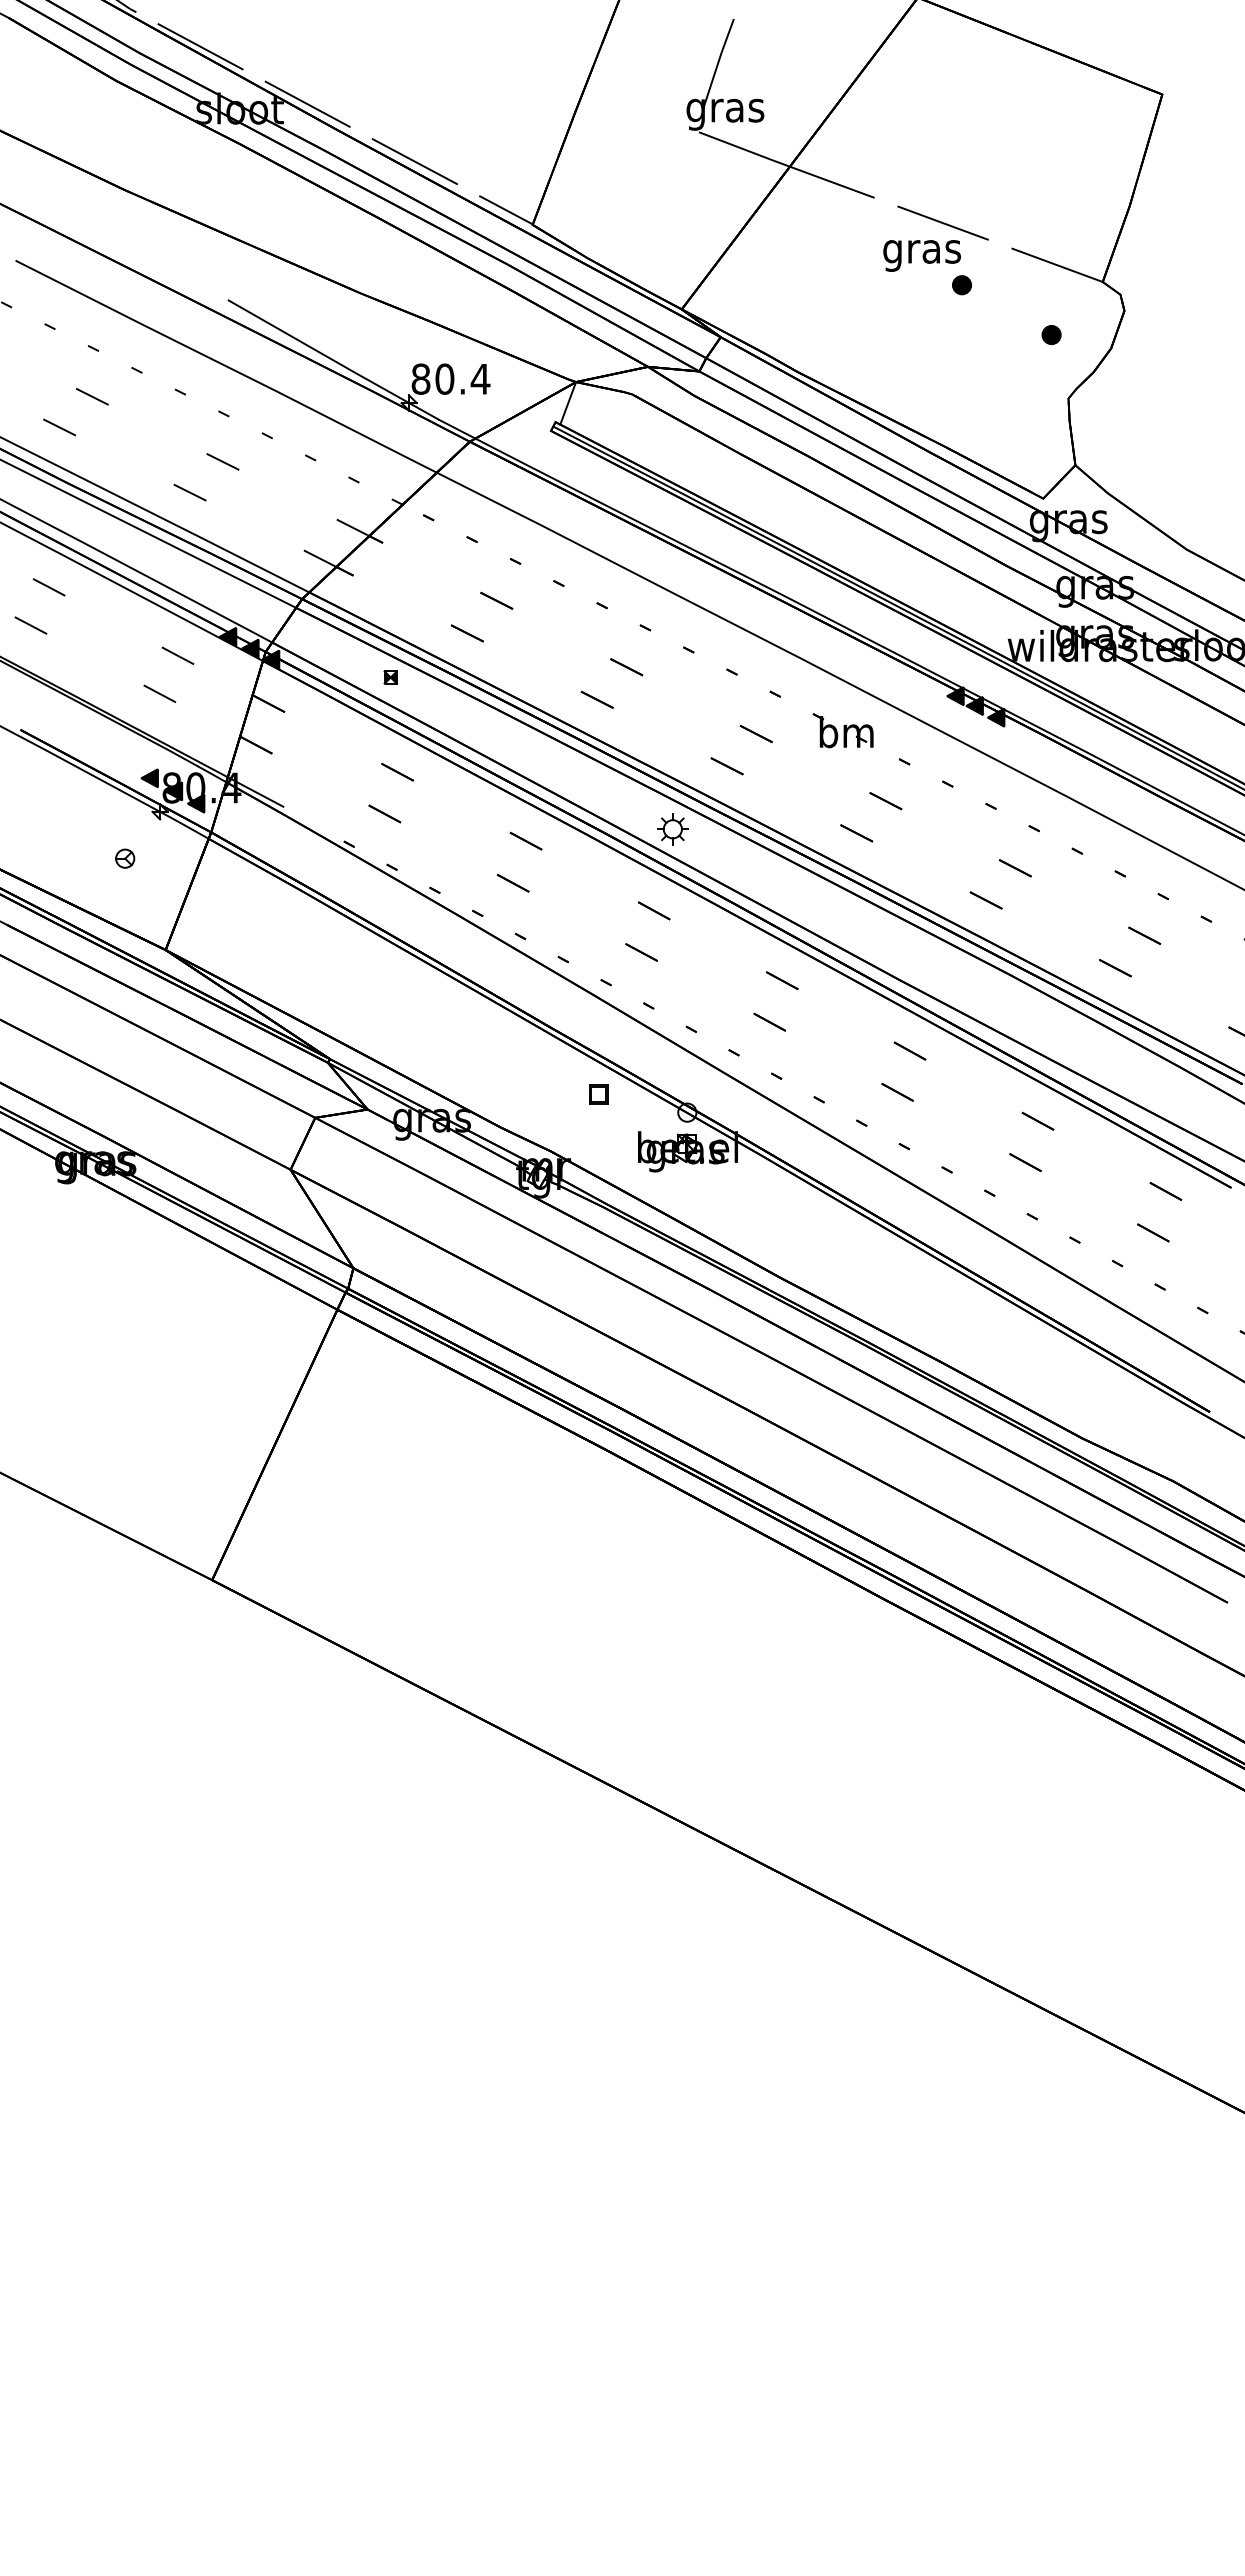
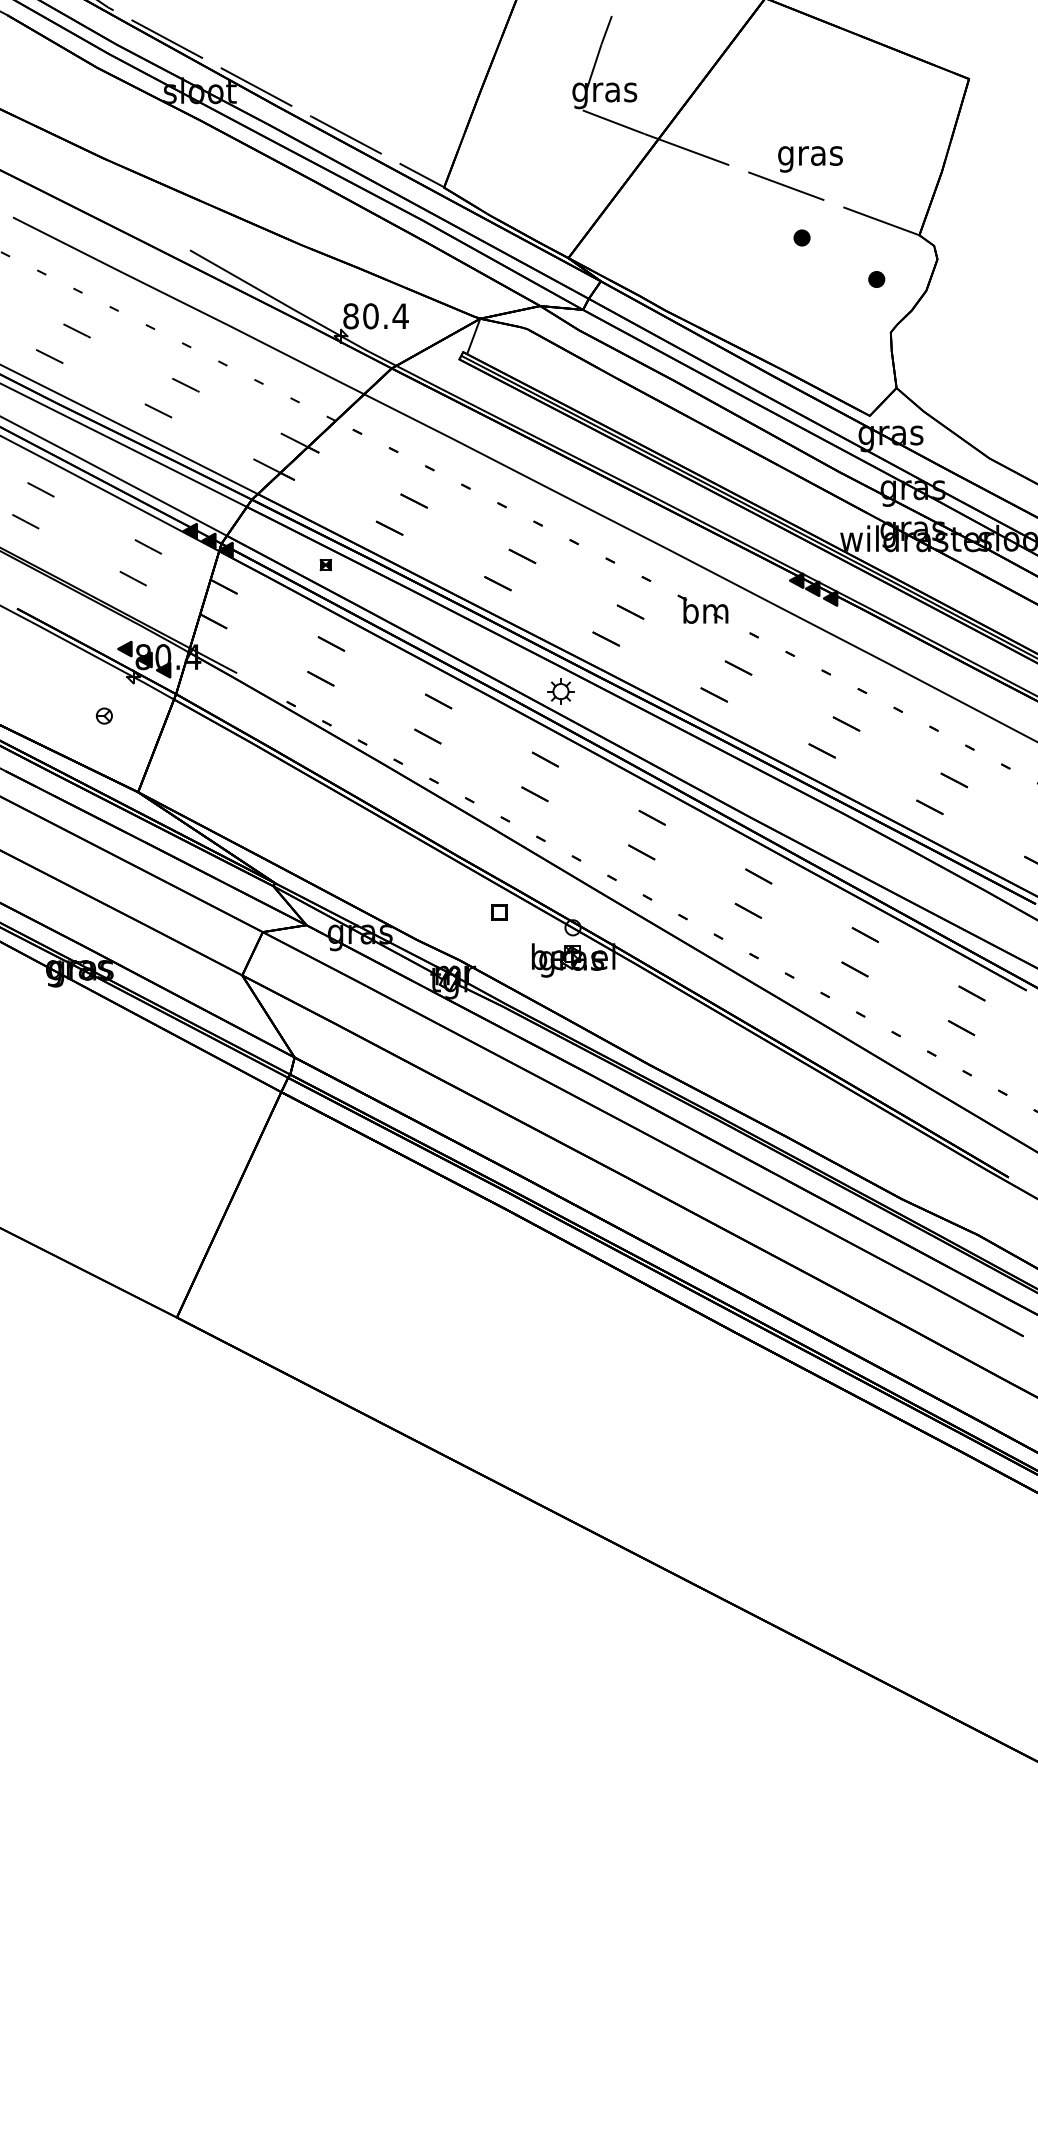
text: (921, 255) -> (809, 159), moved

